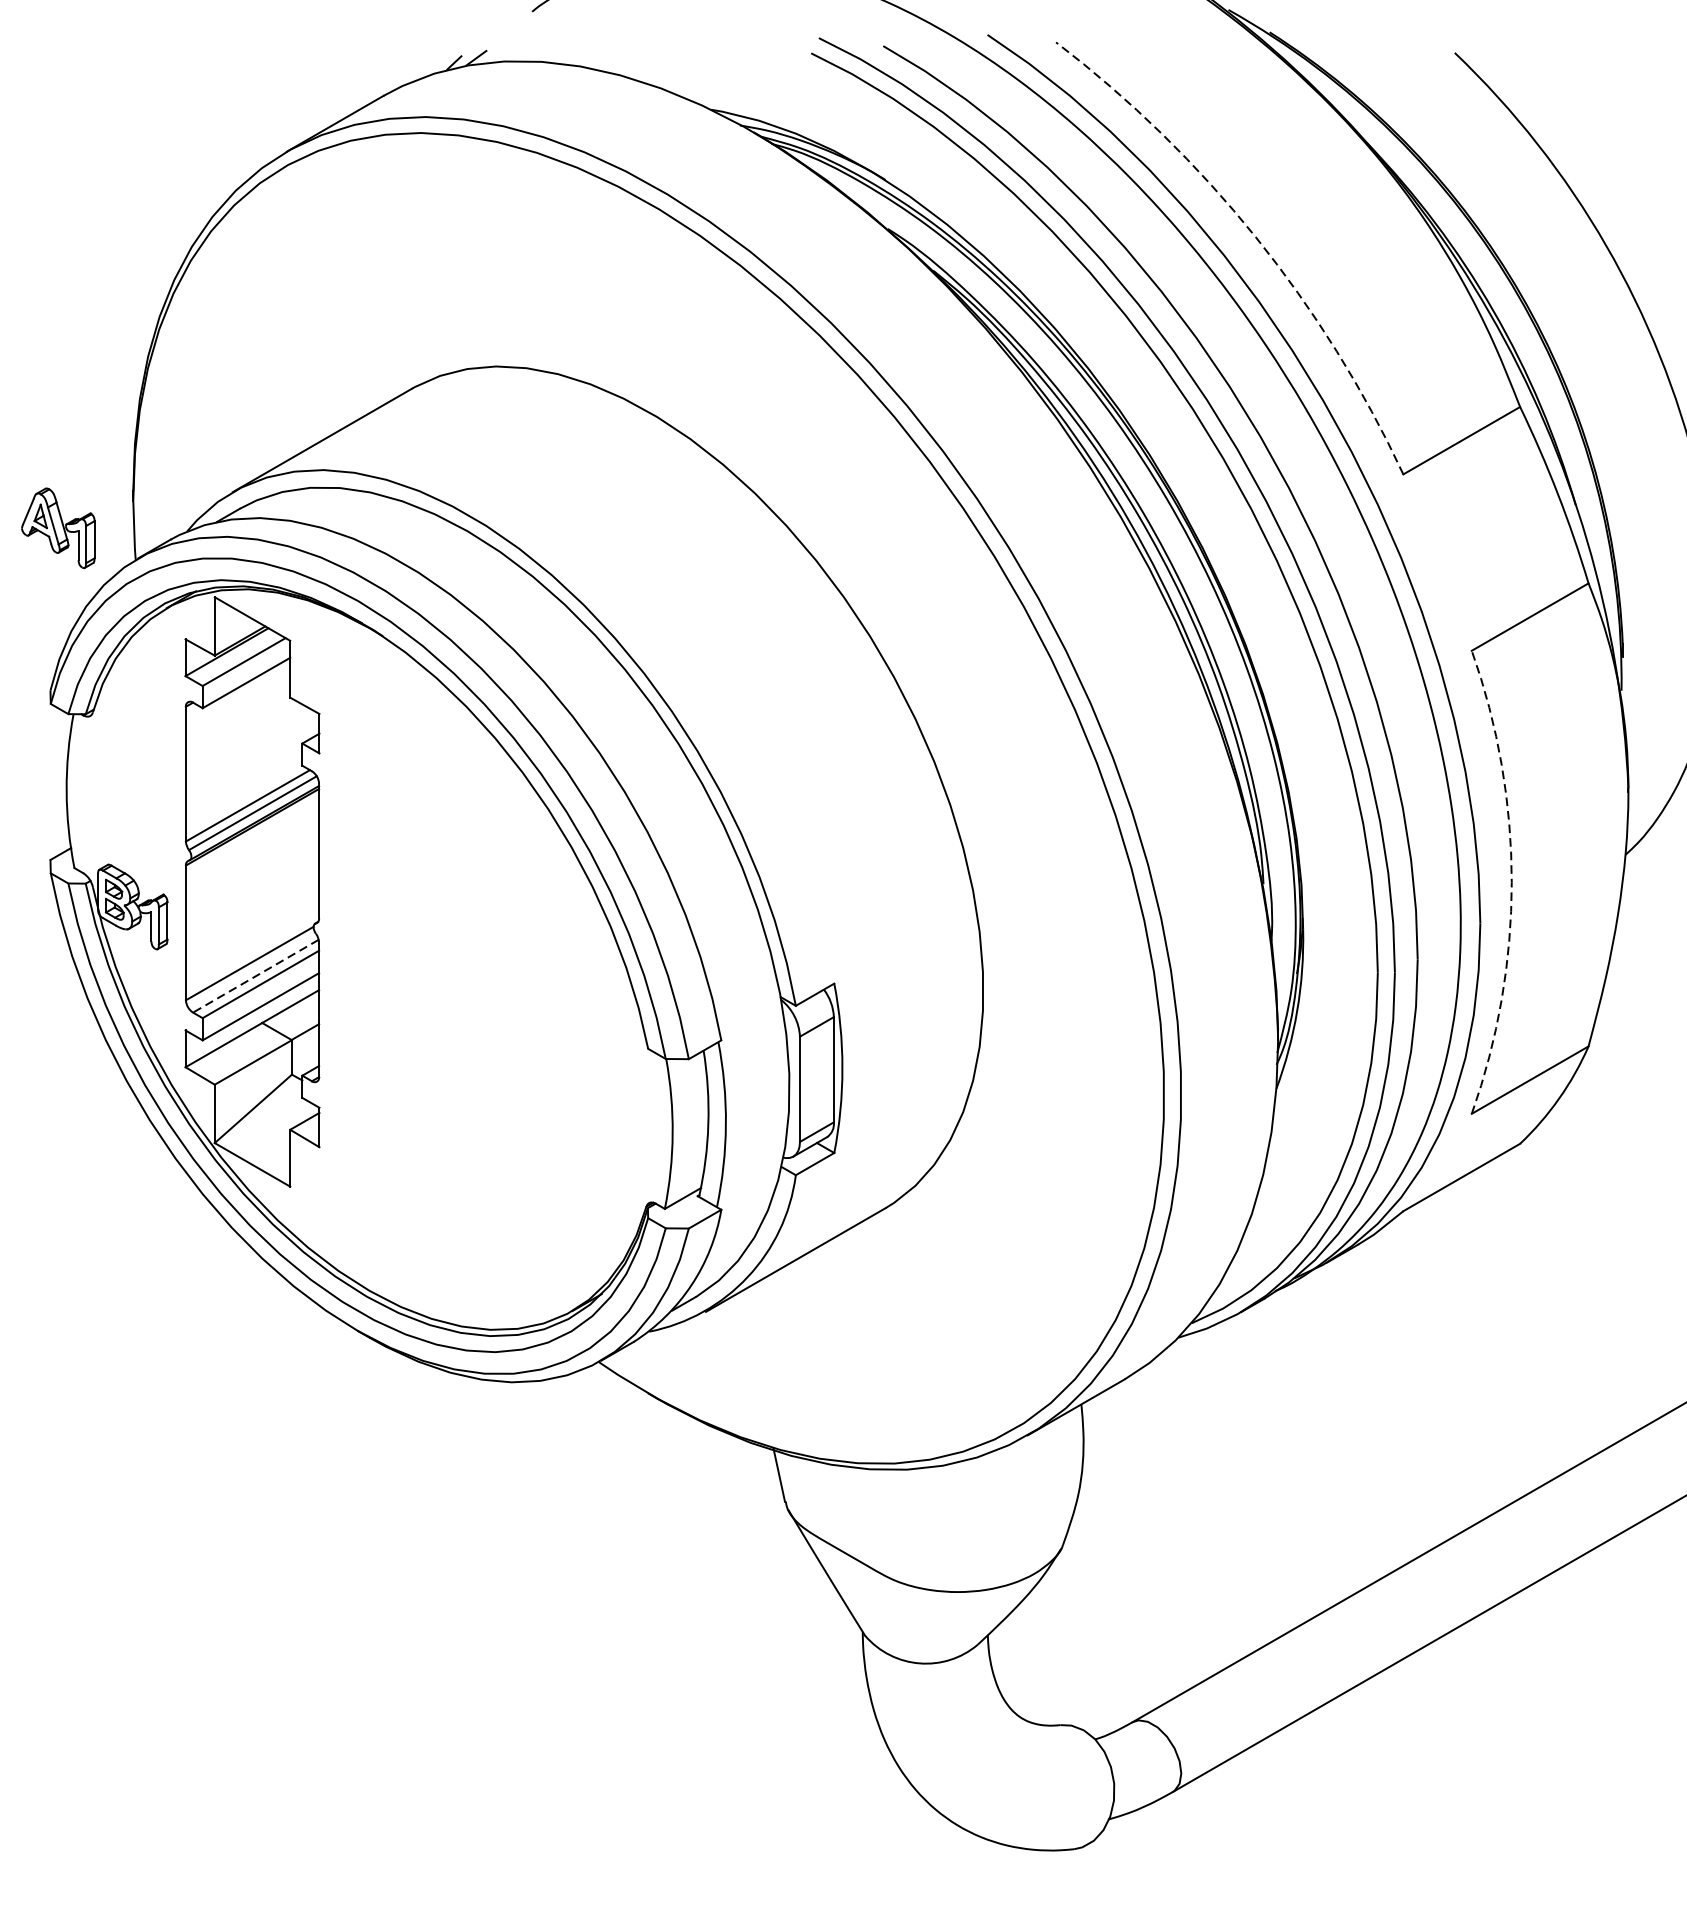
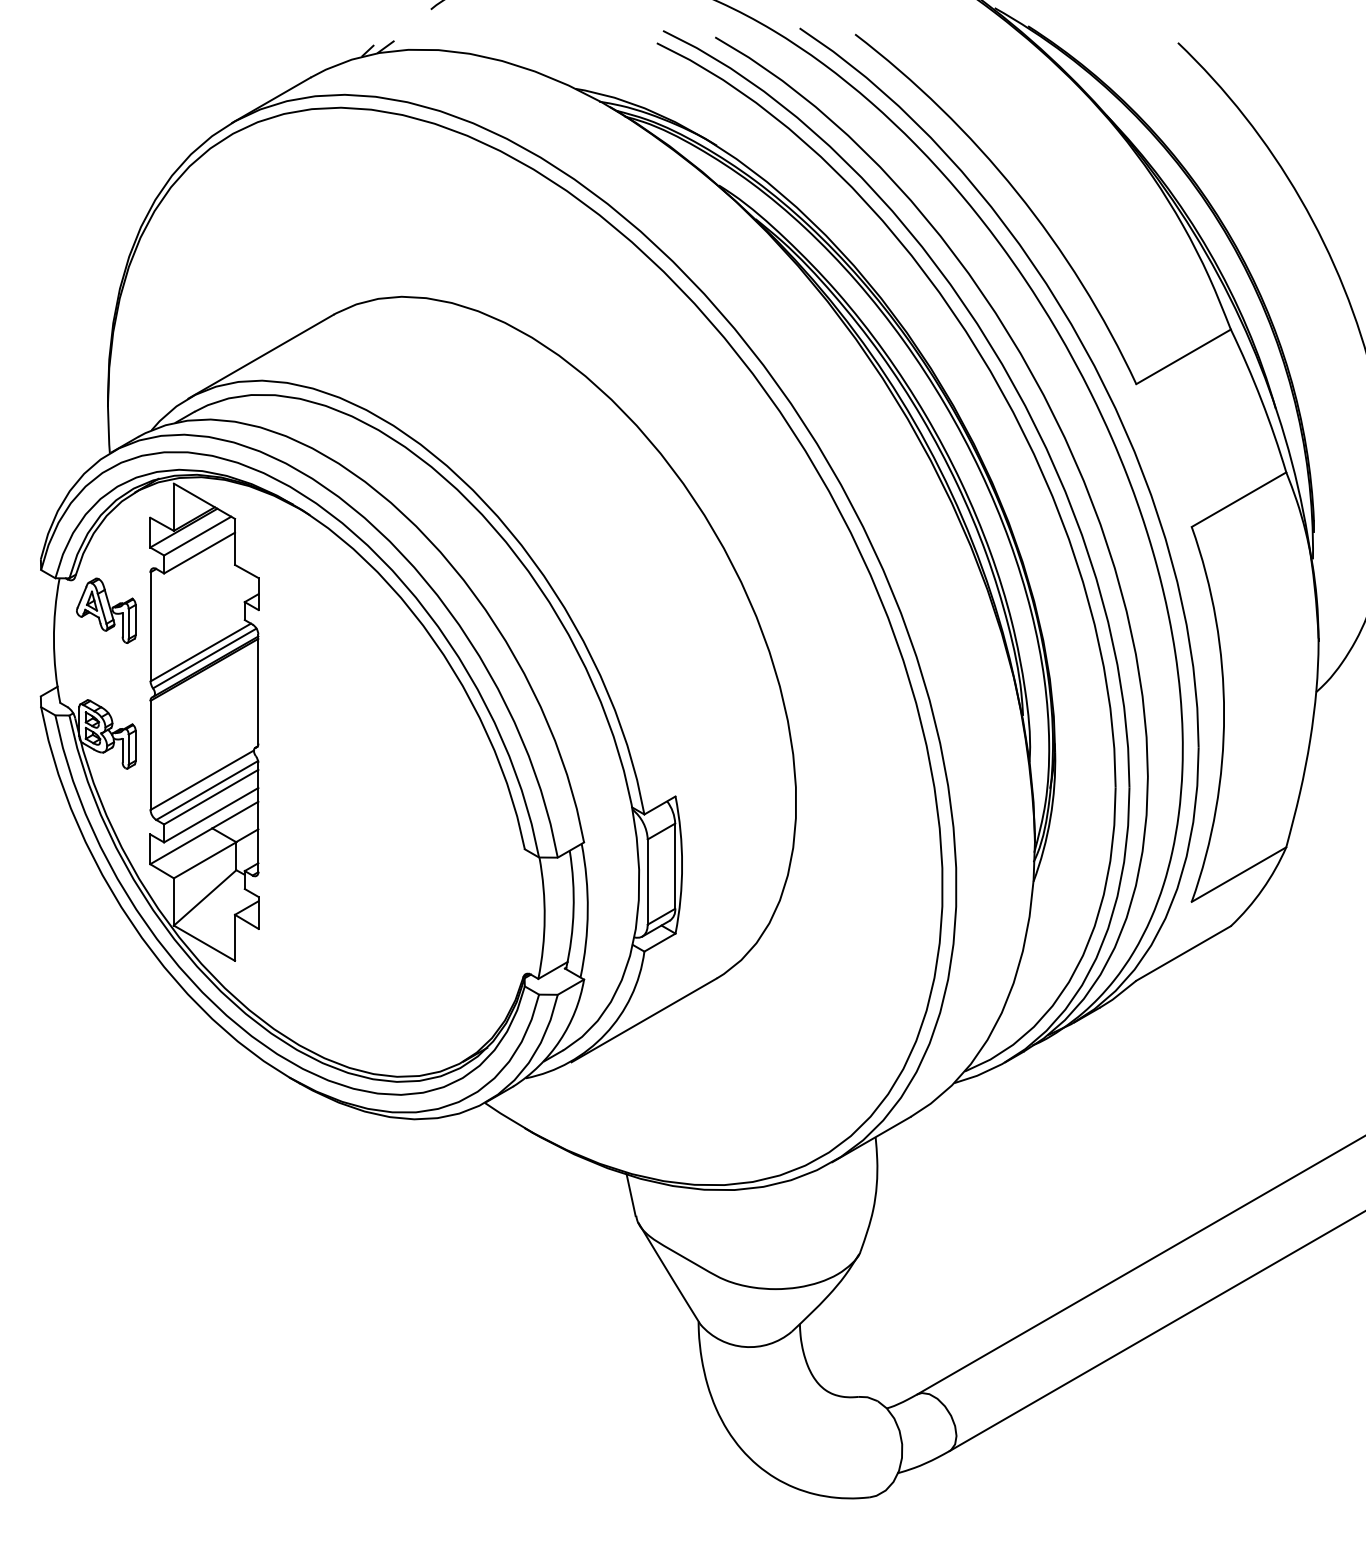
arc: (1255, 237) -> (1016, 192), dashed -> solid
part: (58, 527) -> (106, 610), moved
arc: (1512, 882) -> (1224, 714), dashed -> solid
line: (256, 976) -> (207, 790), dashed -> solid

